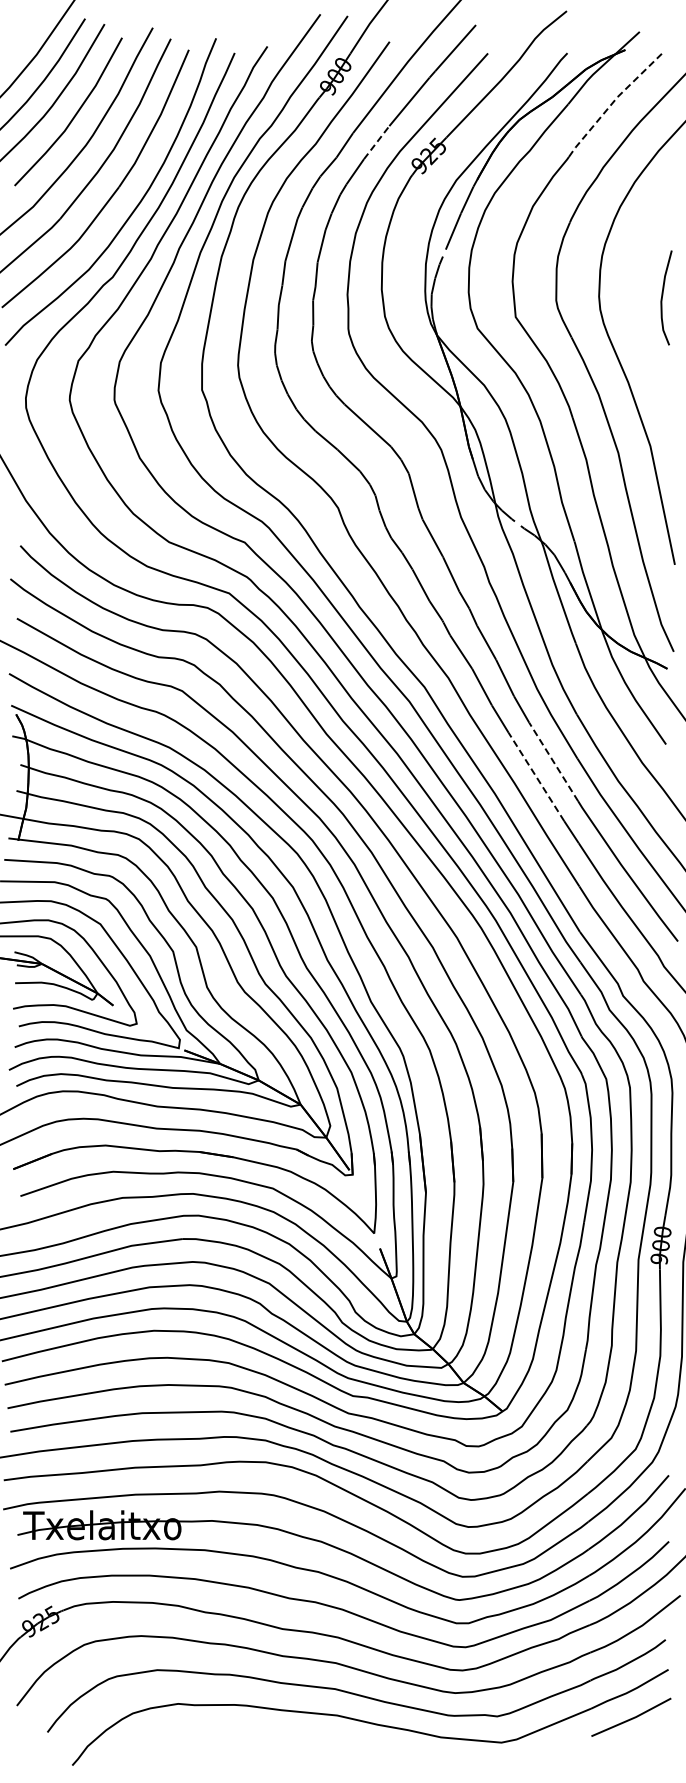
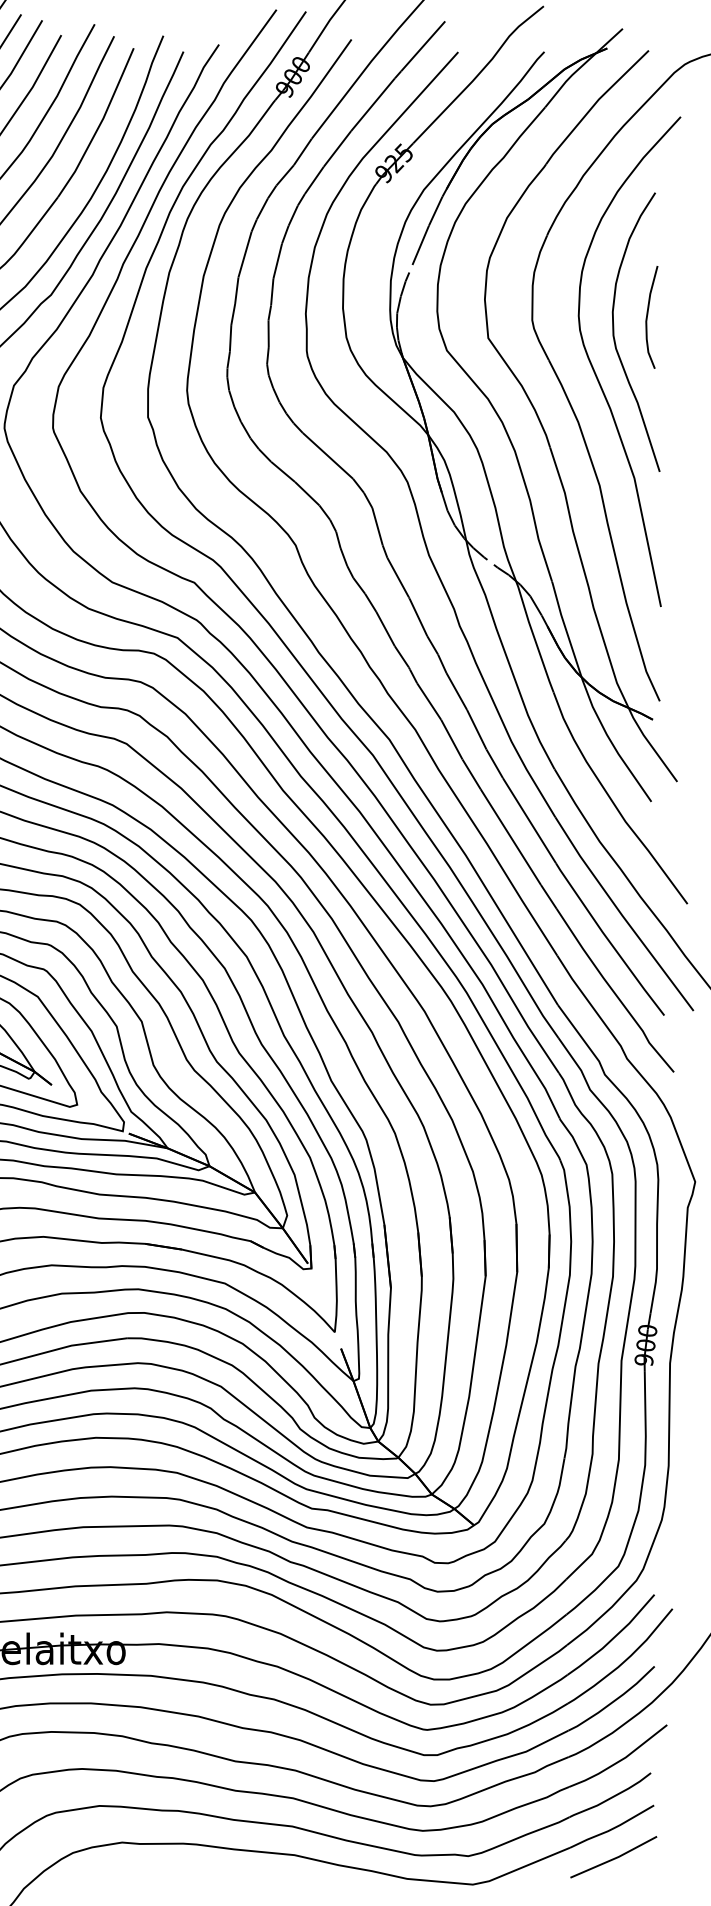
line: (613, 101) -> (594, 104), dashed -> solid
line: (376, 142) -> (337, 148), dashed -> solid
curve: (632, 315) -> (614, 336), added
line: (553, 761) -> (529, 820), dashed -> solid
line: (536, 776) -> (510, 836), dashed -> solid

